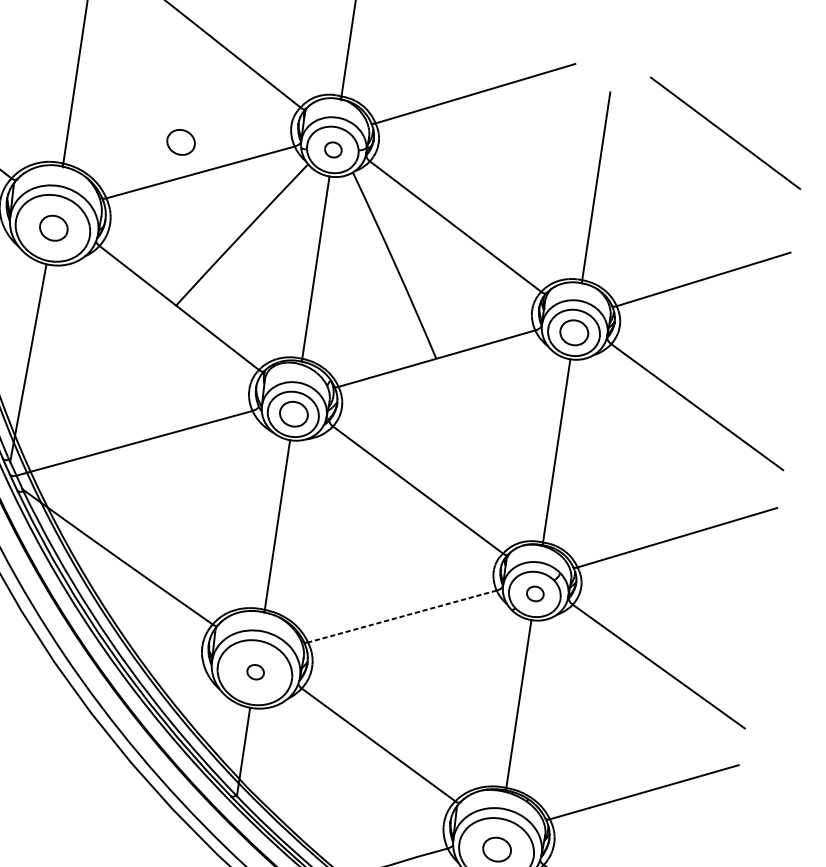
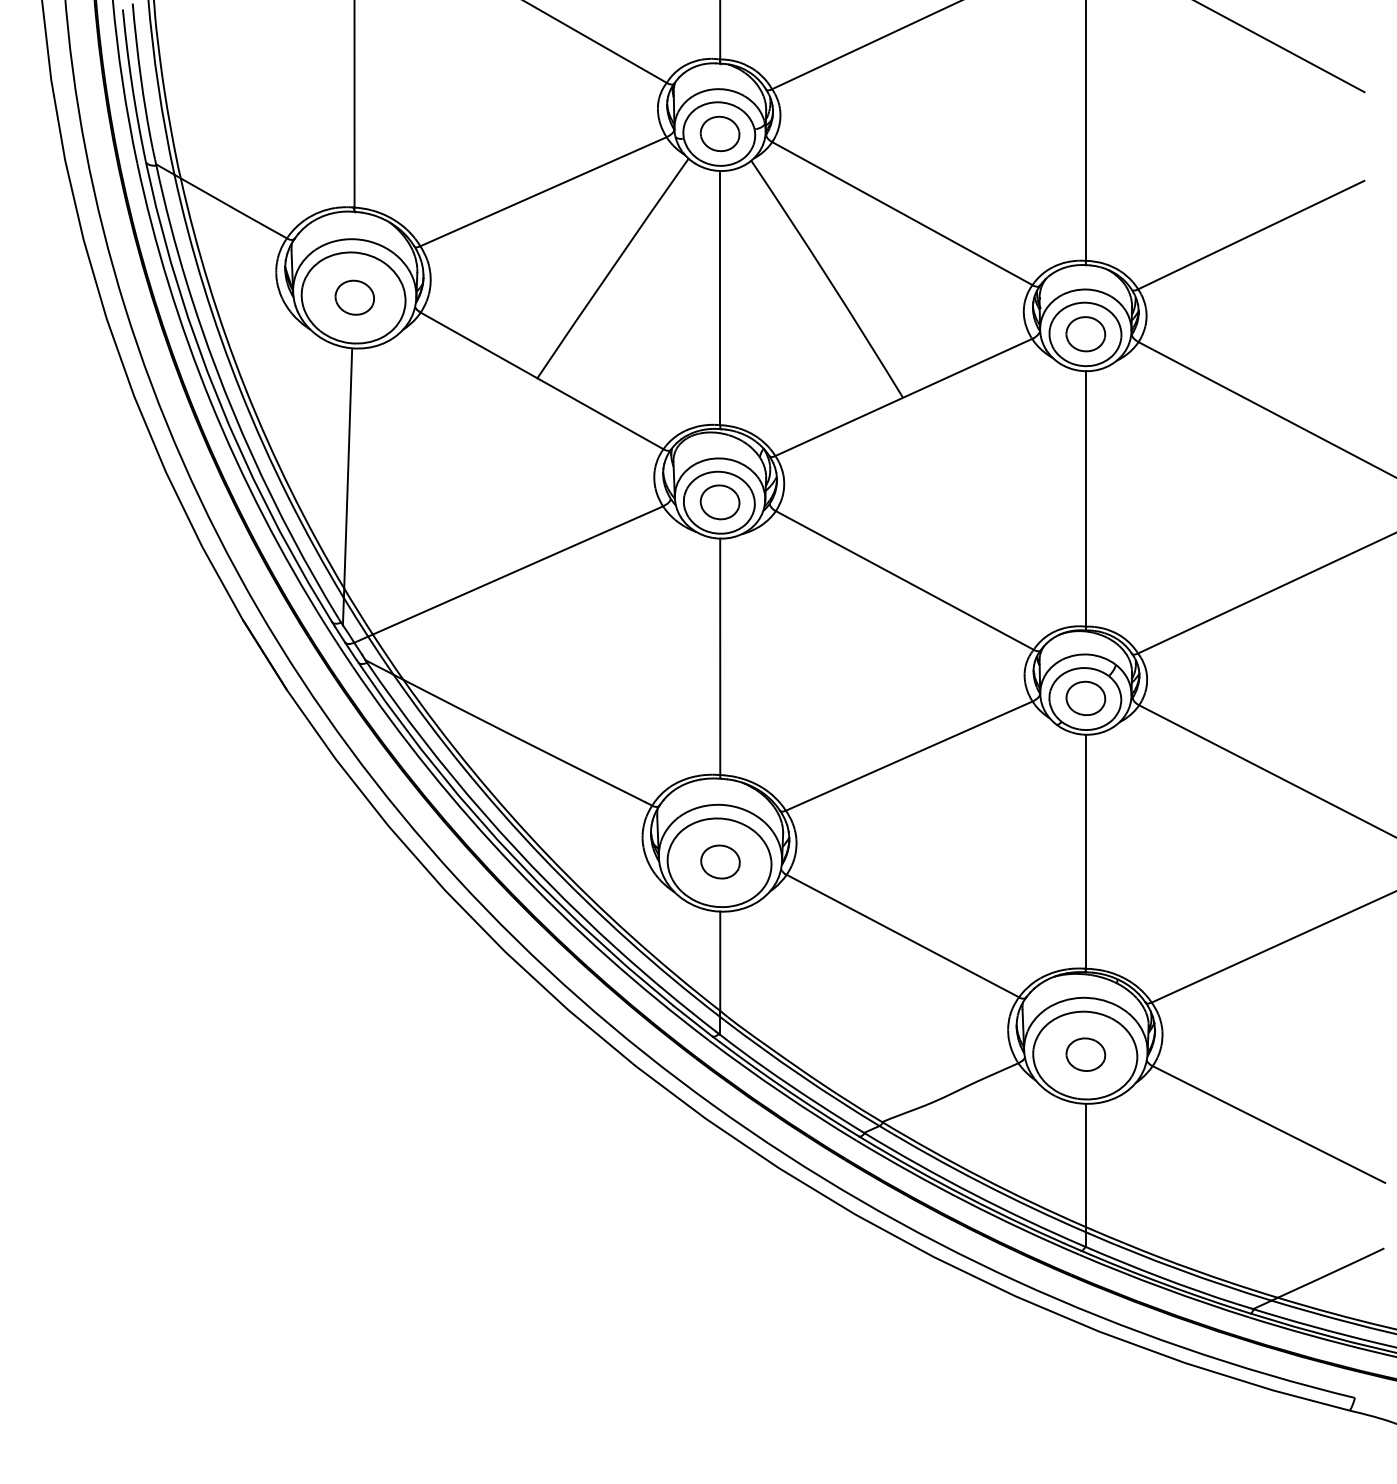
part: (180, 142) -> (510, 154), removed
part: (333, 149) -> (719, 133), size x1.67
part: (535, 593) -> (1085, 697), size x1.67
line: (402, 616) -> (909, 756), dashed -> solid
part: (255, 671) -> (720, 861), size x1.67

